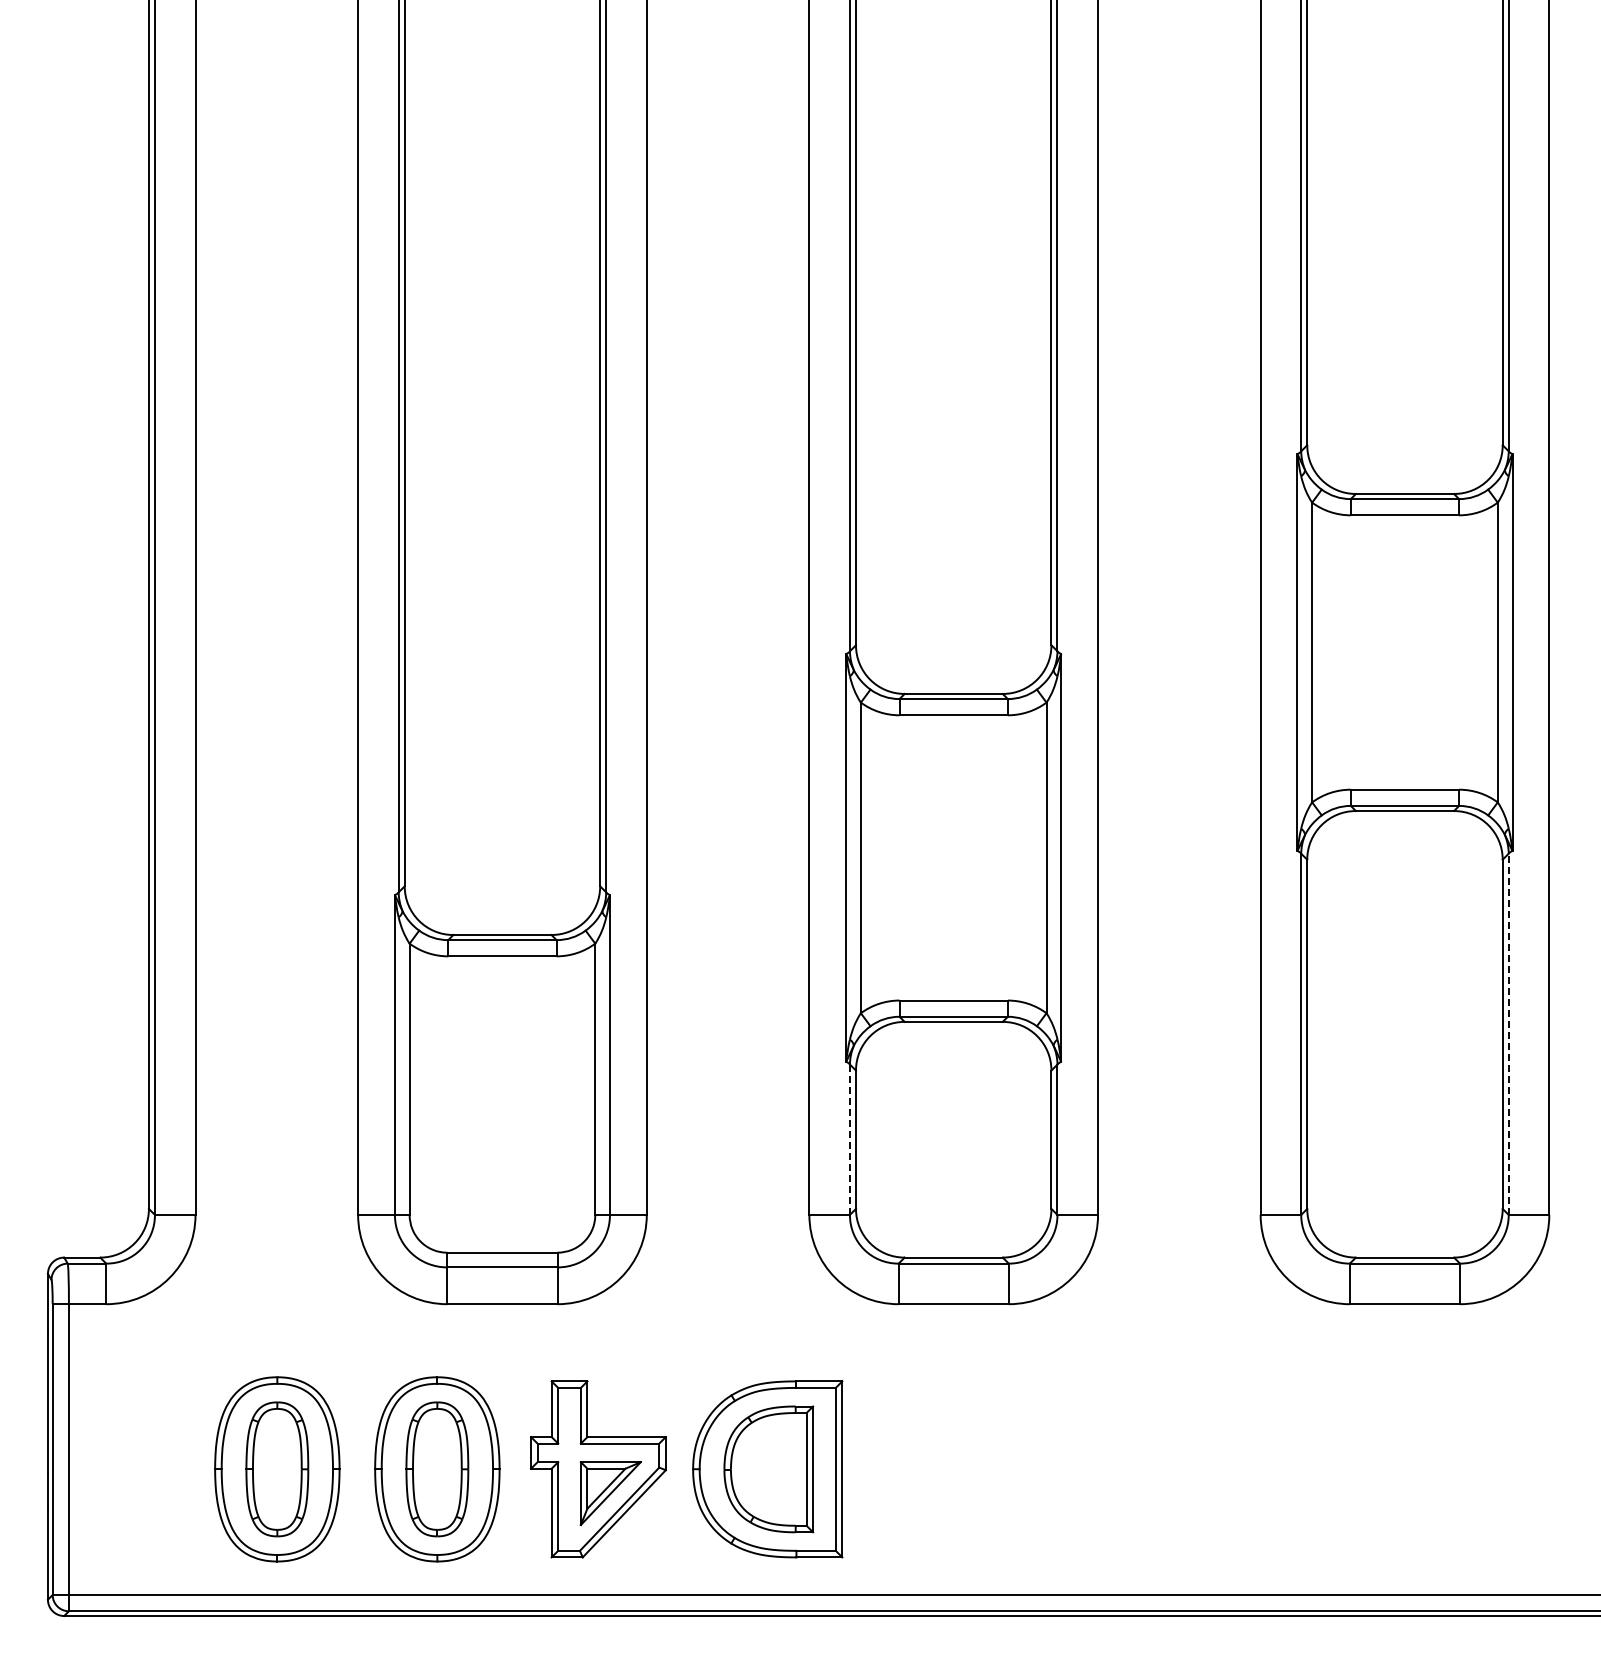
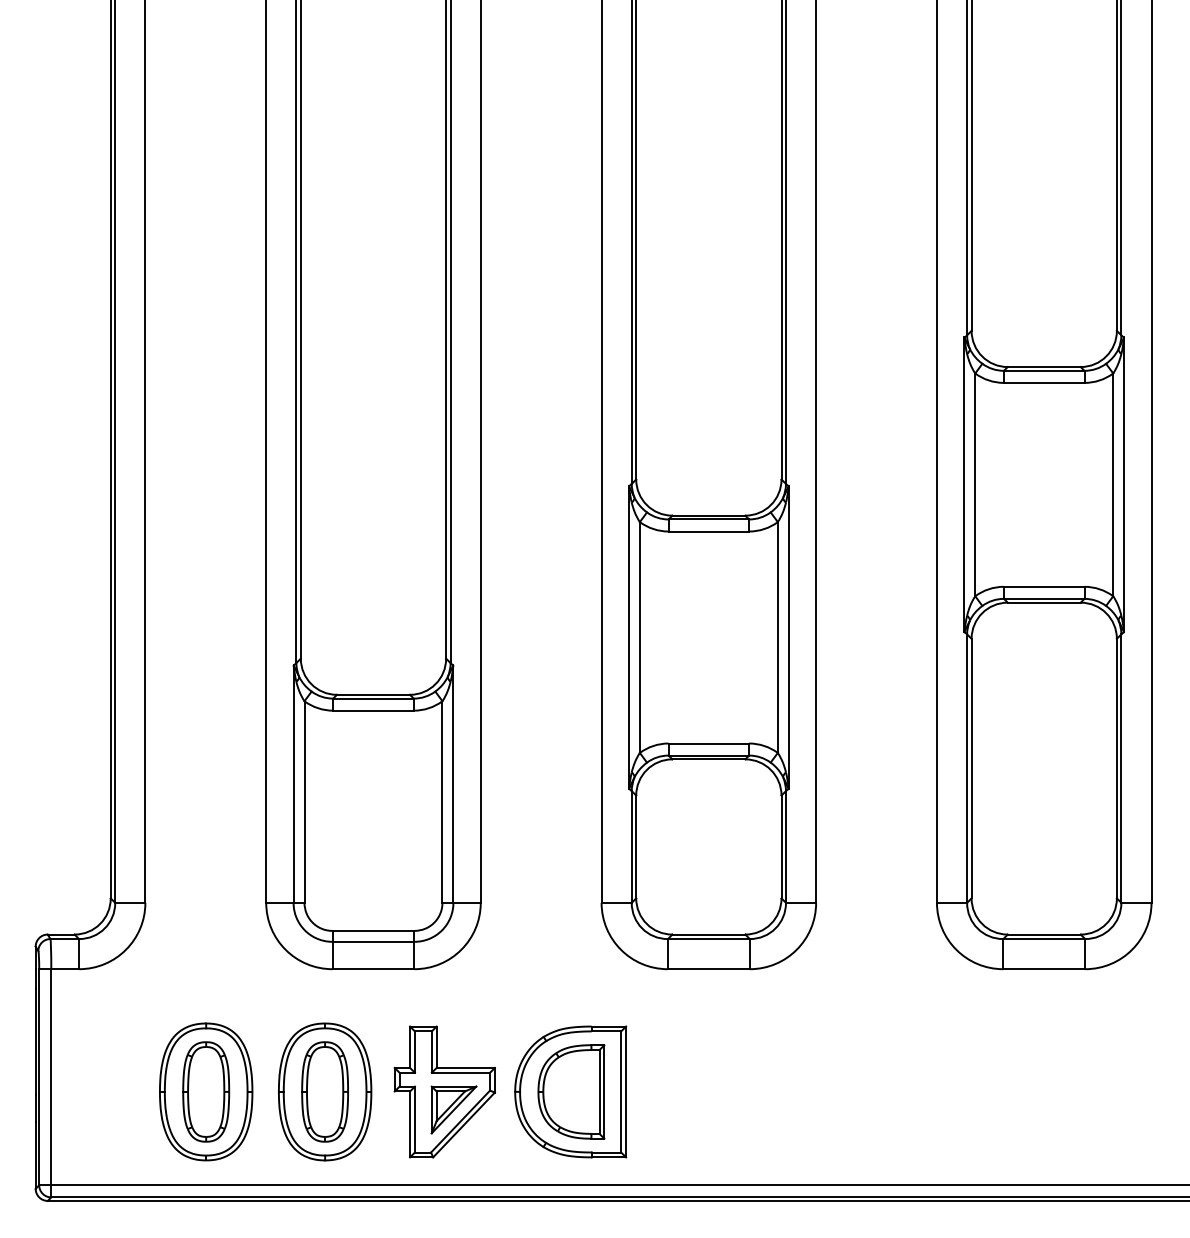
line: (1508, 1034) -> (1121, 768), dashed -> solid
line: (849, 1140) -> (631, 847), dashed -> solid

